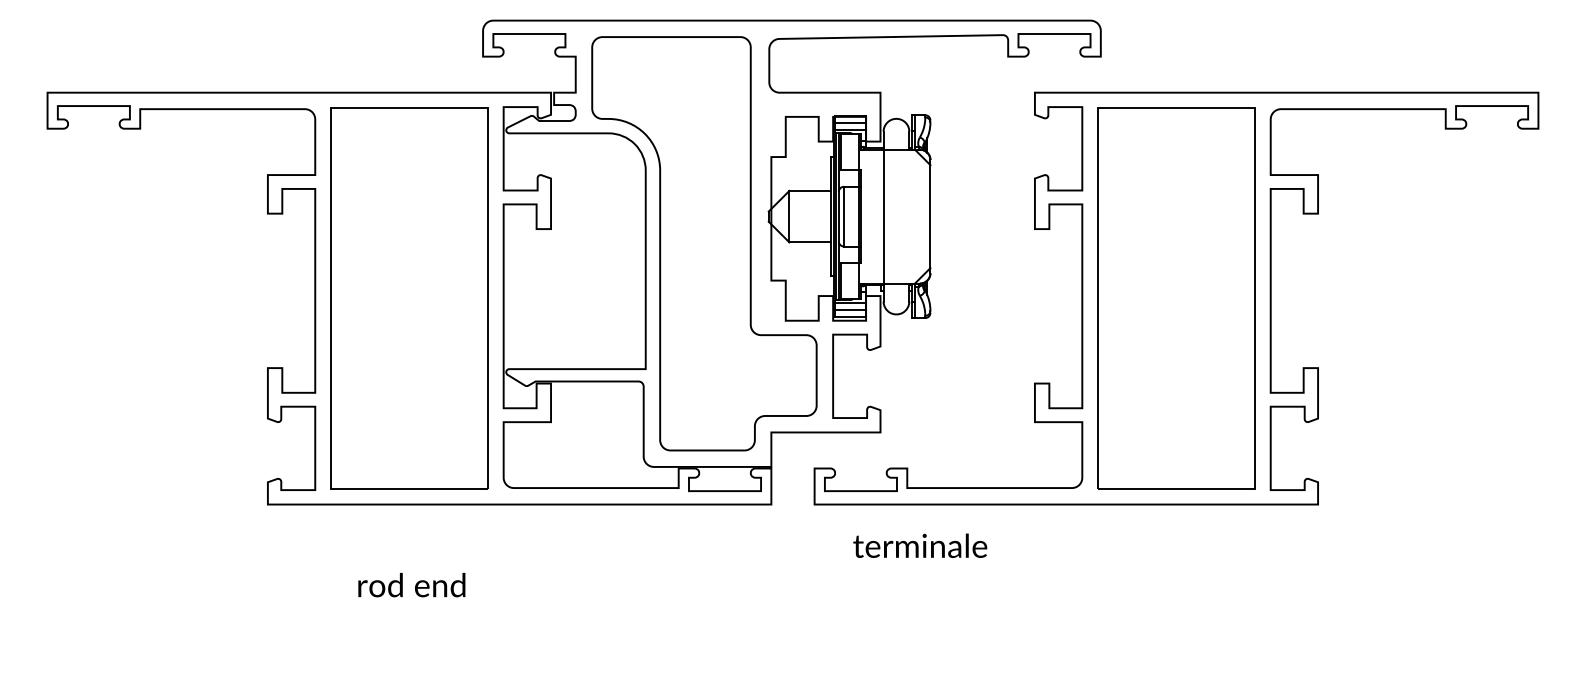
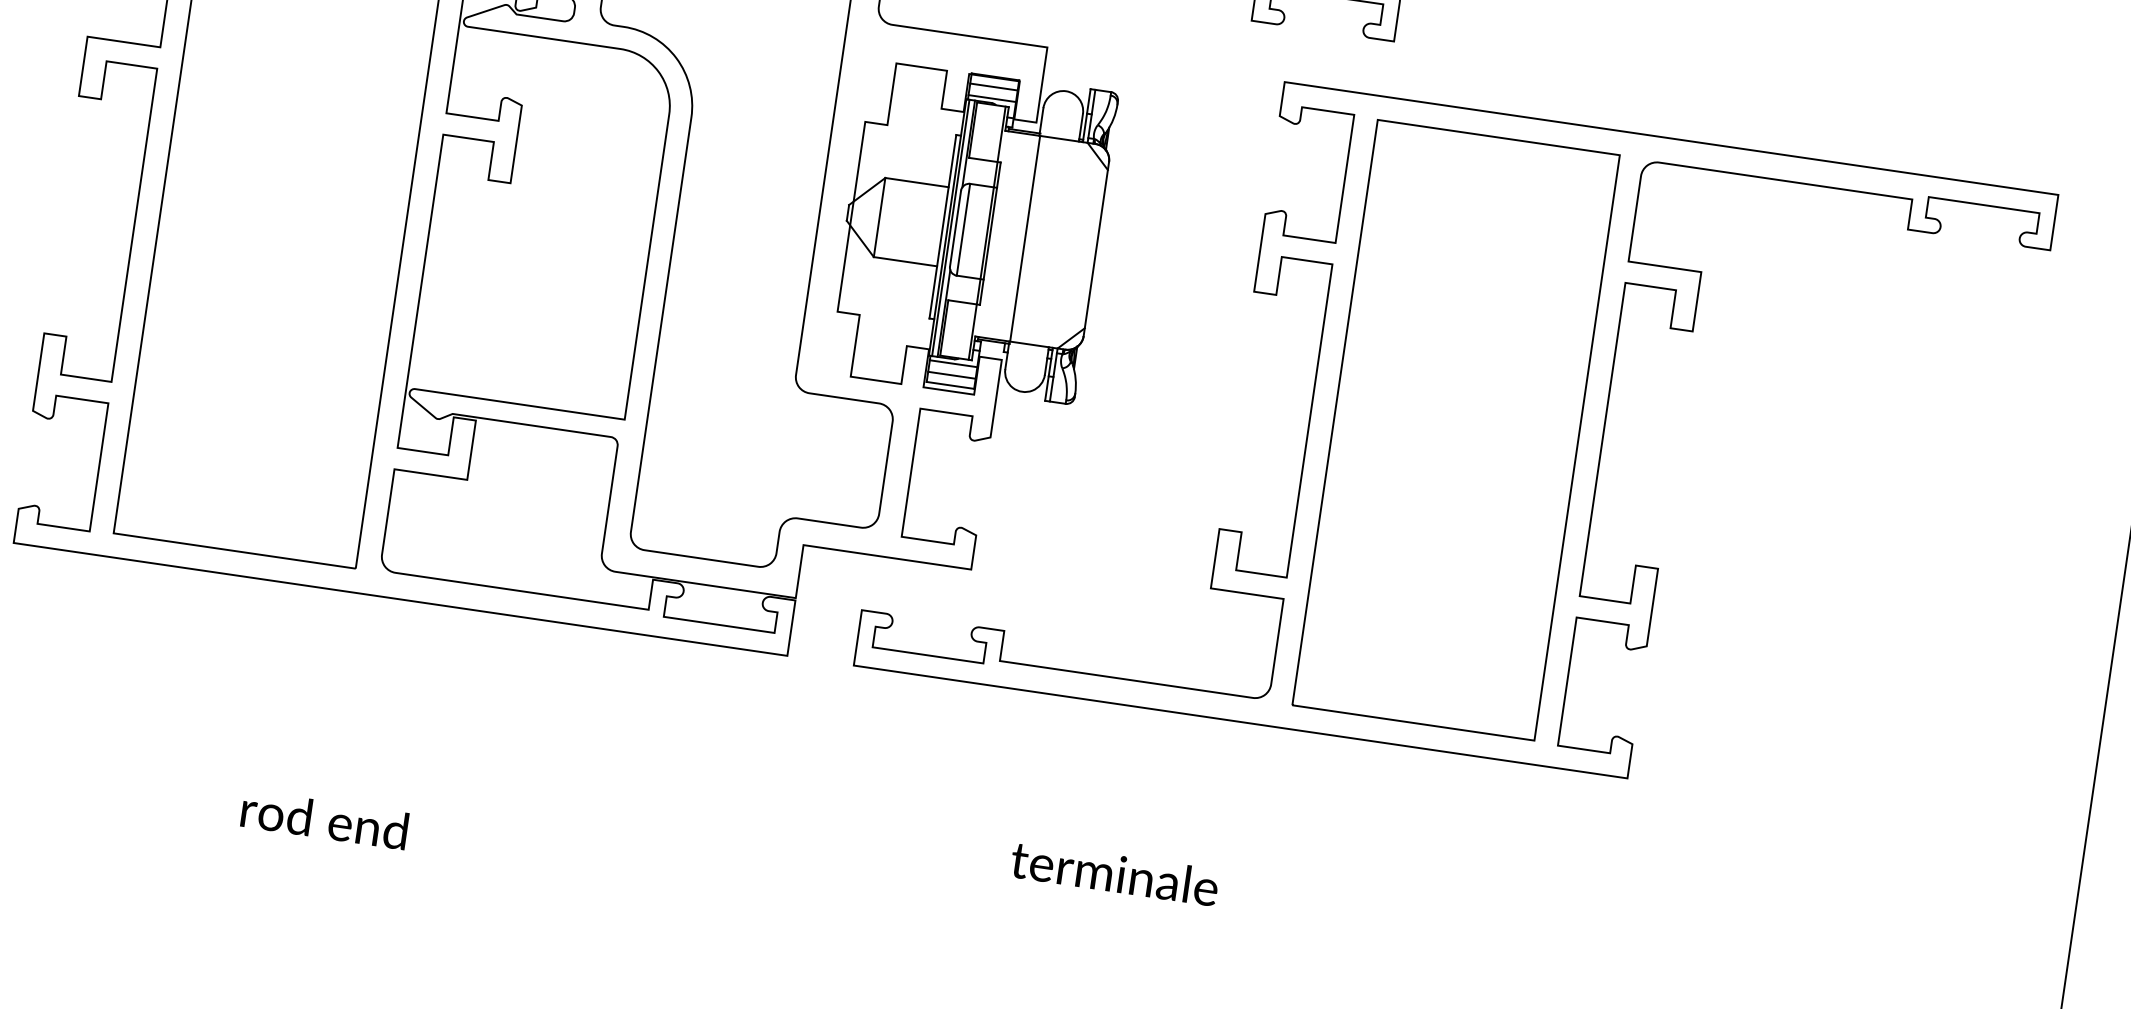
text: (672, 565) -> (729, 848), moved

